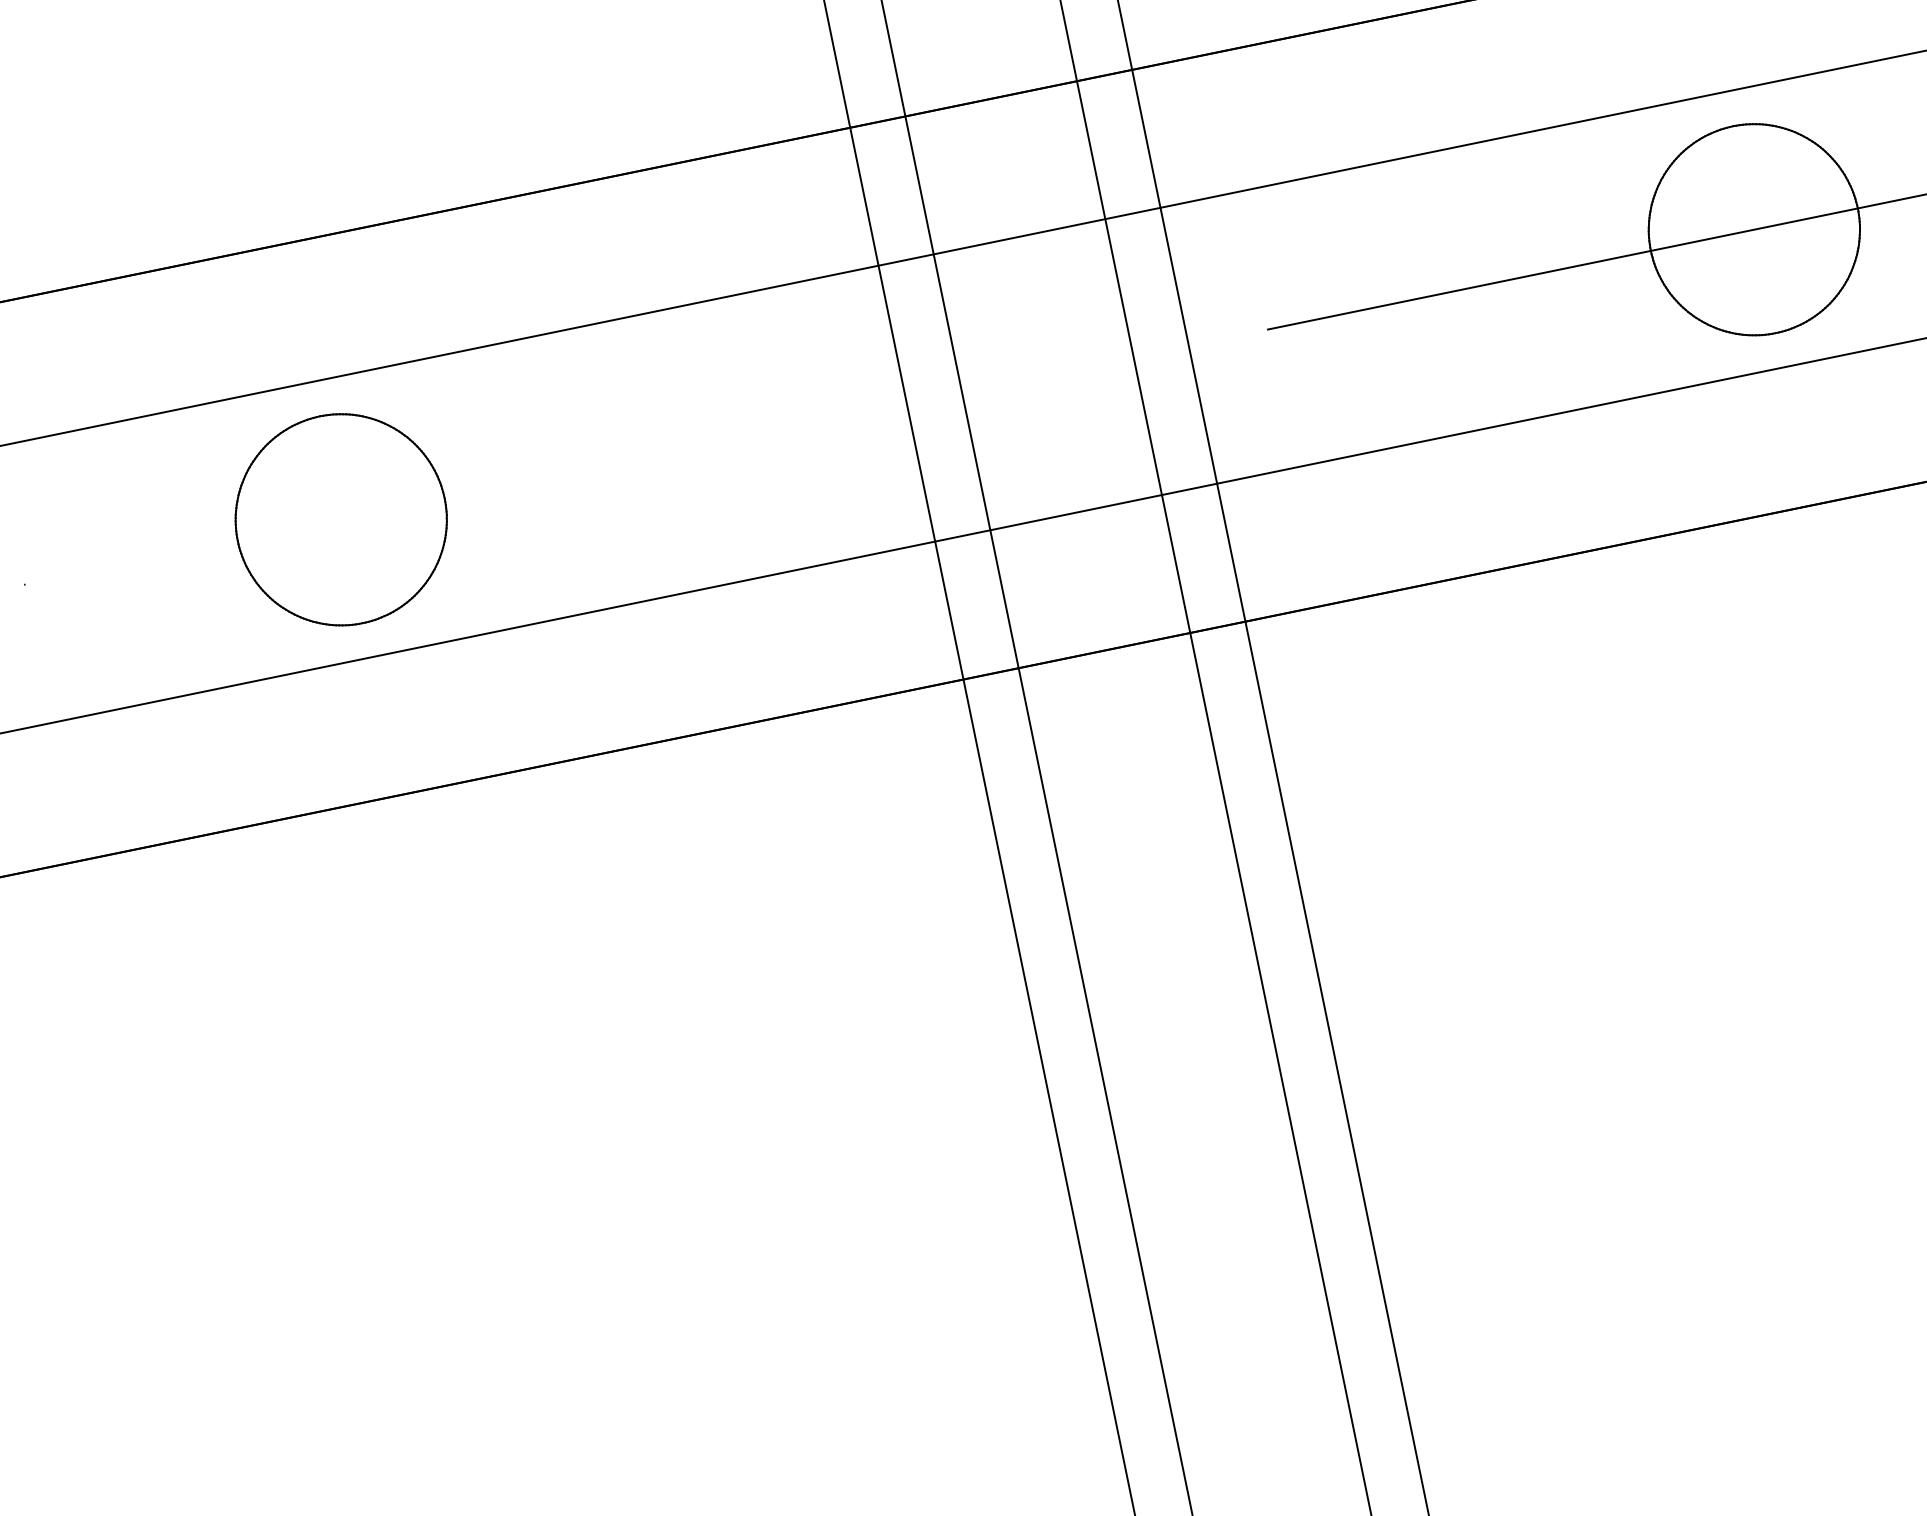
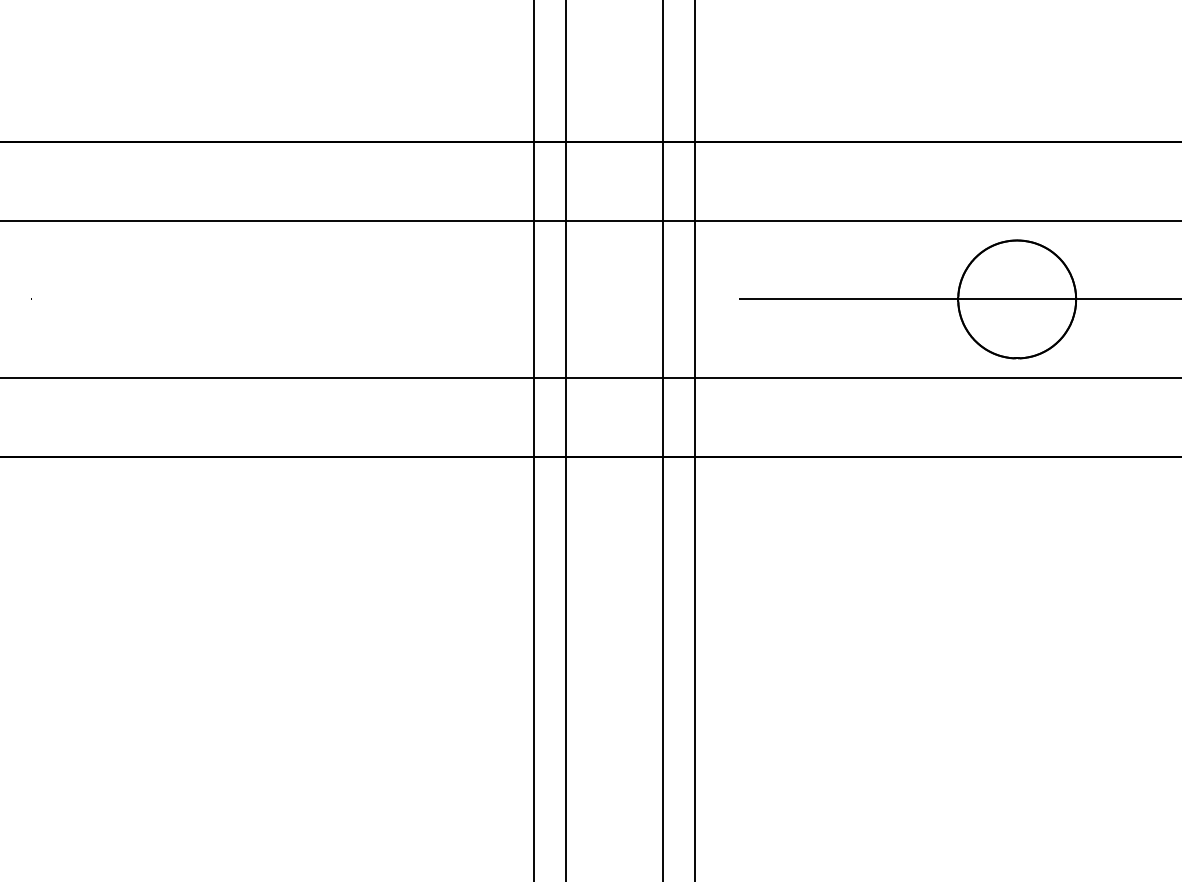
part: (340, 520) -> (211, 299), removed

